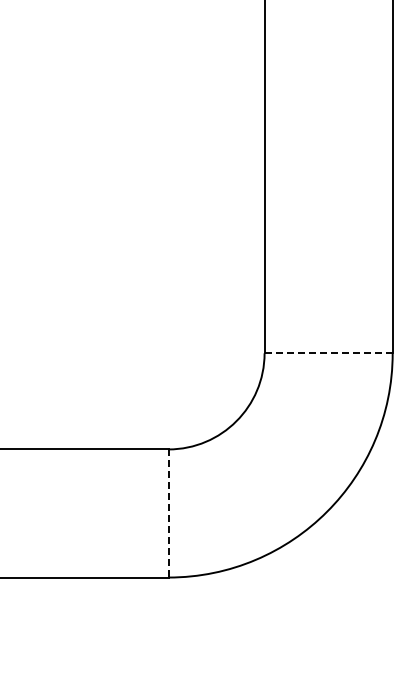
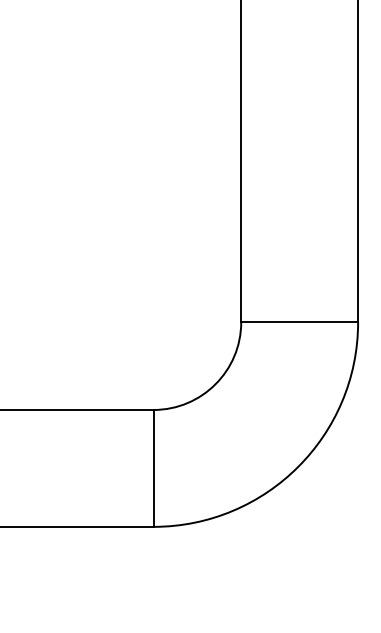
line: (329, 353) -> (300, 322), dashed -> solid
line: (168, 513) -> (153, 468), dashed -> solid

